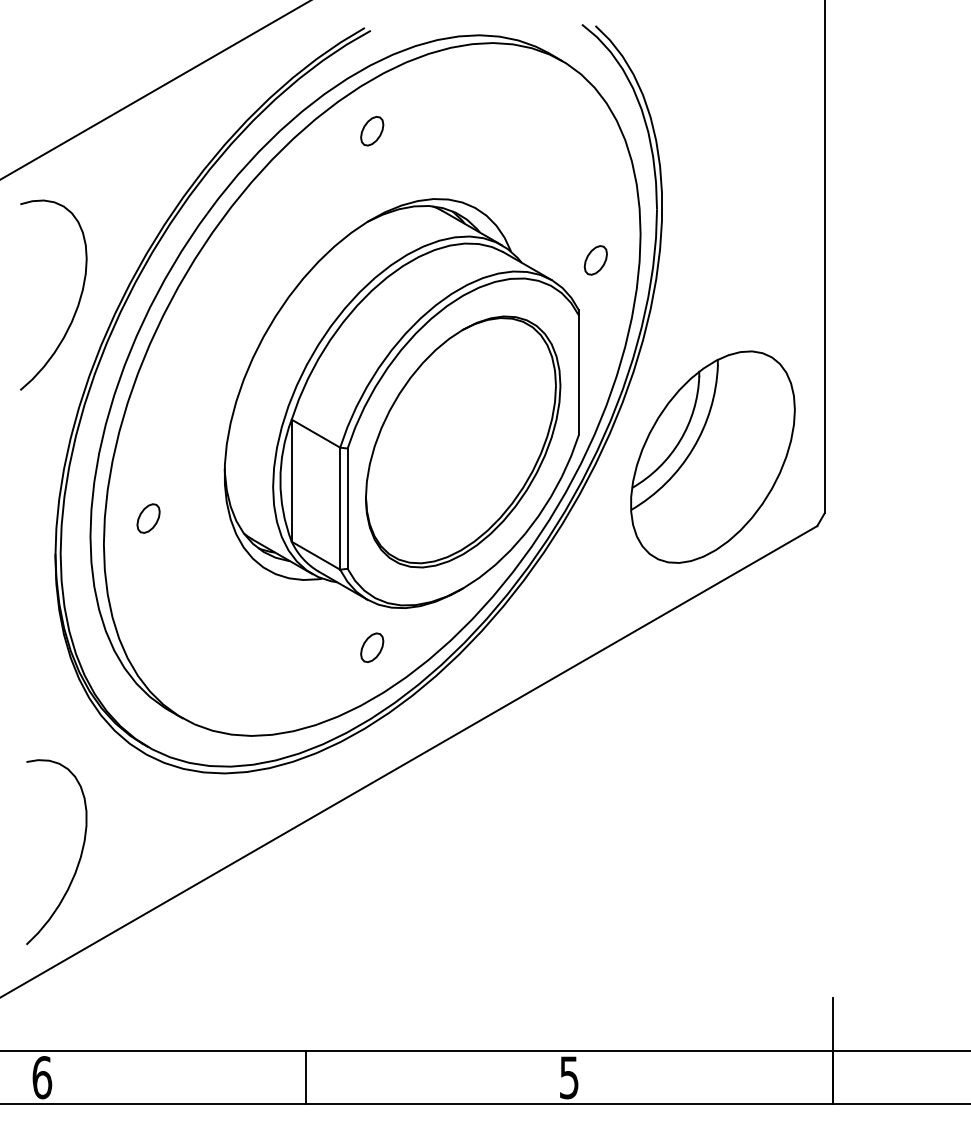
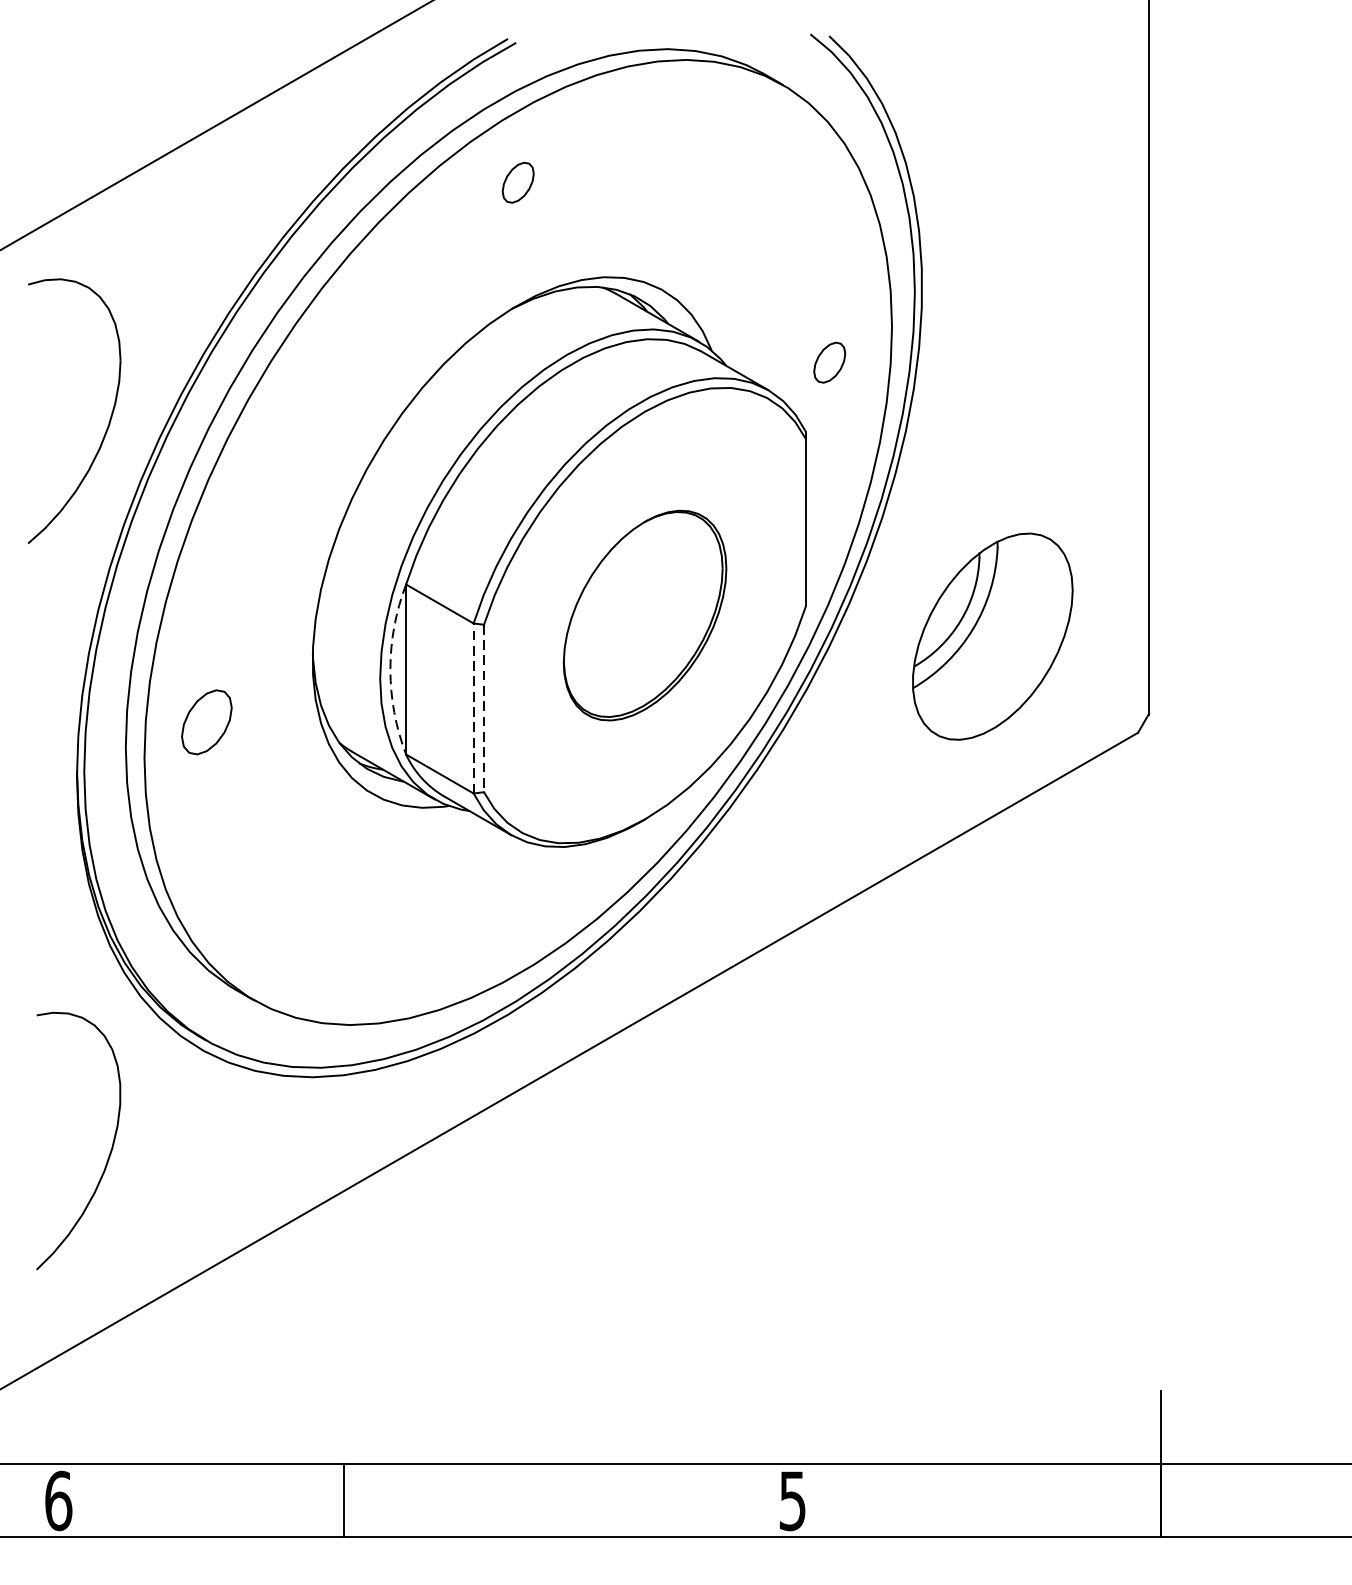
part: (463, 441) -> (645, 614), size x0.6
part: (712, 456) -> (992, 635), size x0.7
arc: (280, 480) -> (390, 669), solid -> dashed
line: (340, 508) -> (474, 708), solid -> dashed
line: (347, 509) -> (483, 709), solid -> dashed
part: (148, 518) -> (206, 722), size x1.6
part: (372, 647) -> (518, 901), removed
curve: (78, 860) -> (109, 1152), moved
line: (306, 1077) -> (344, 1500), moved

